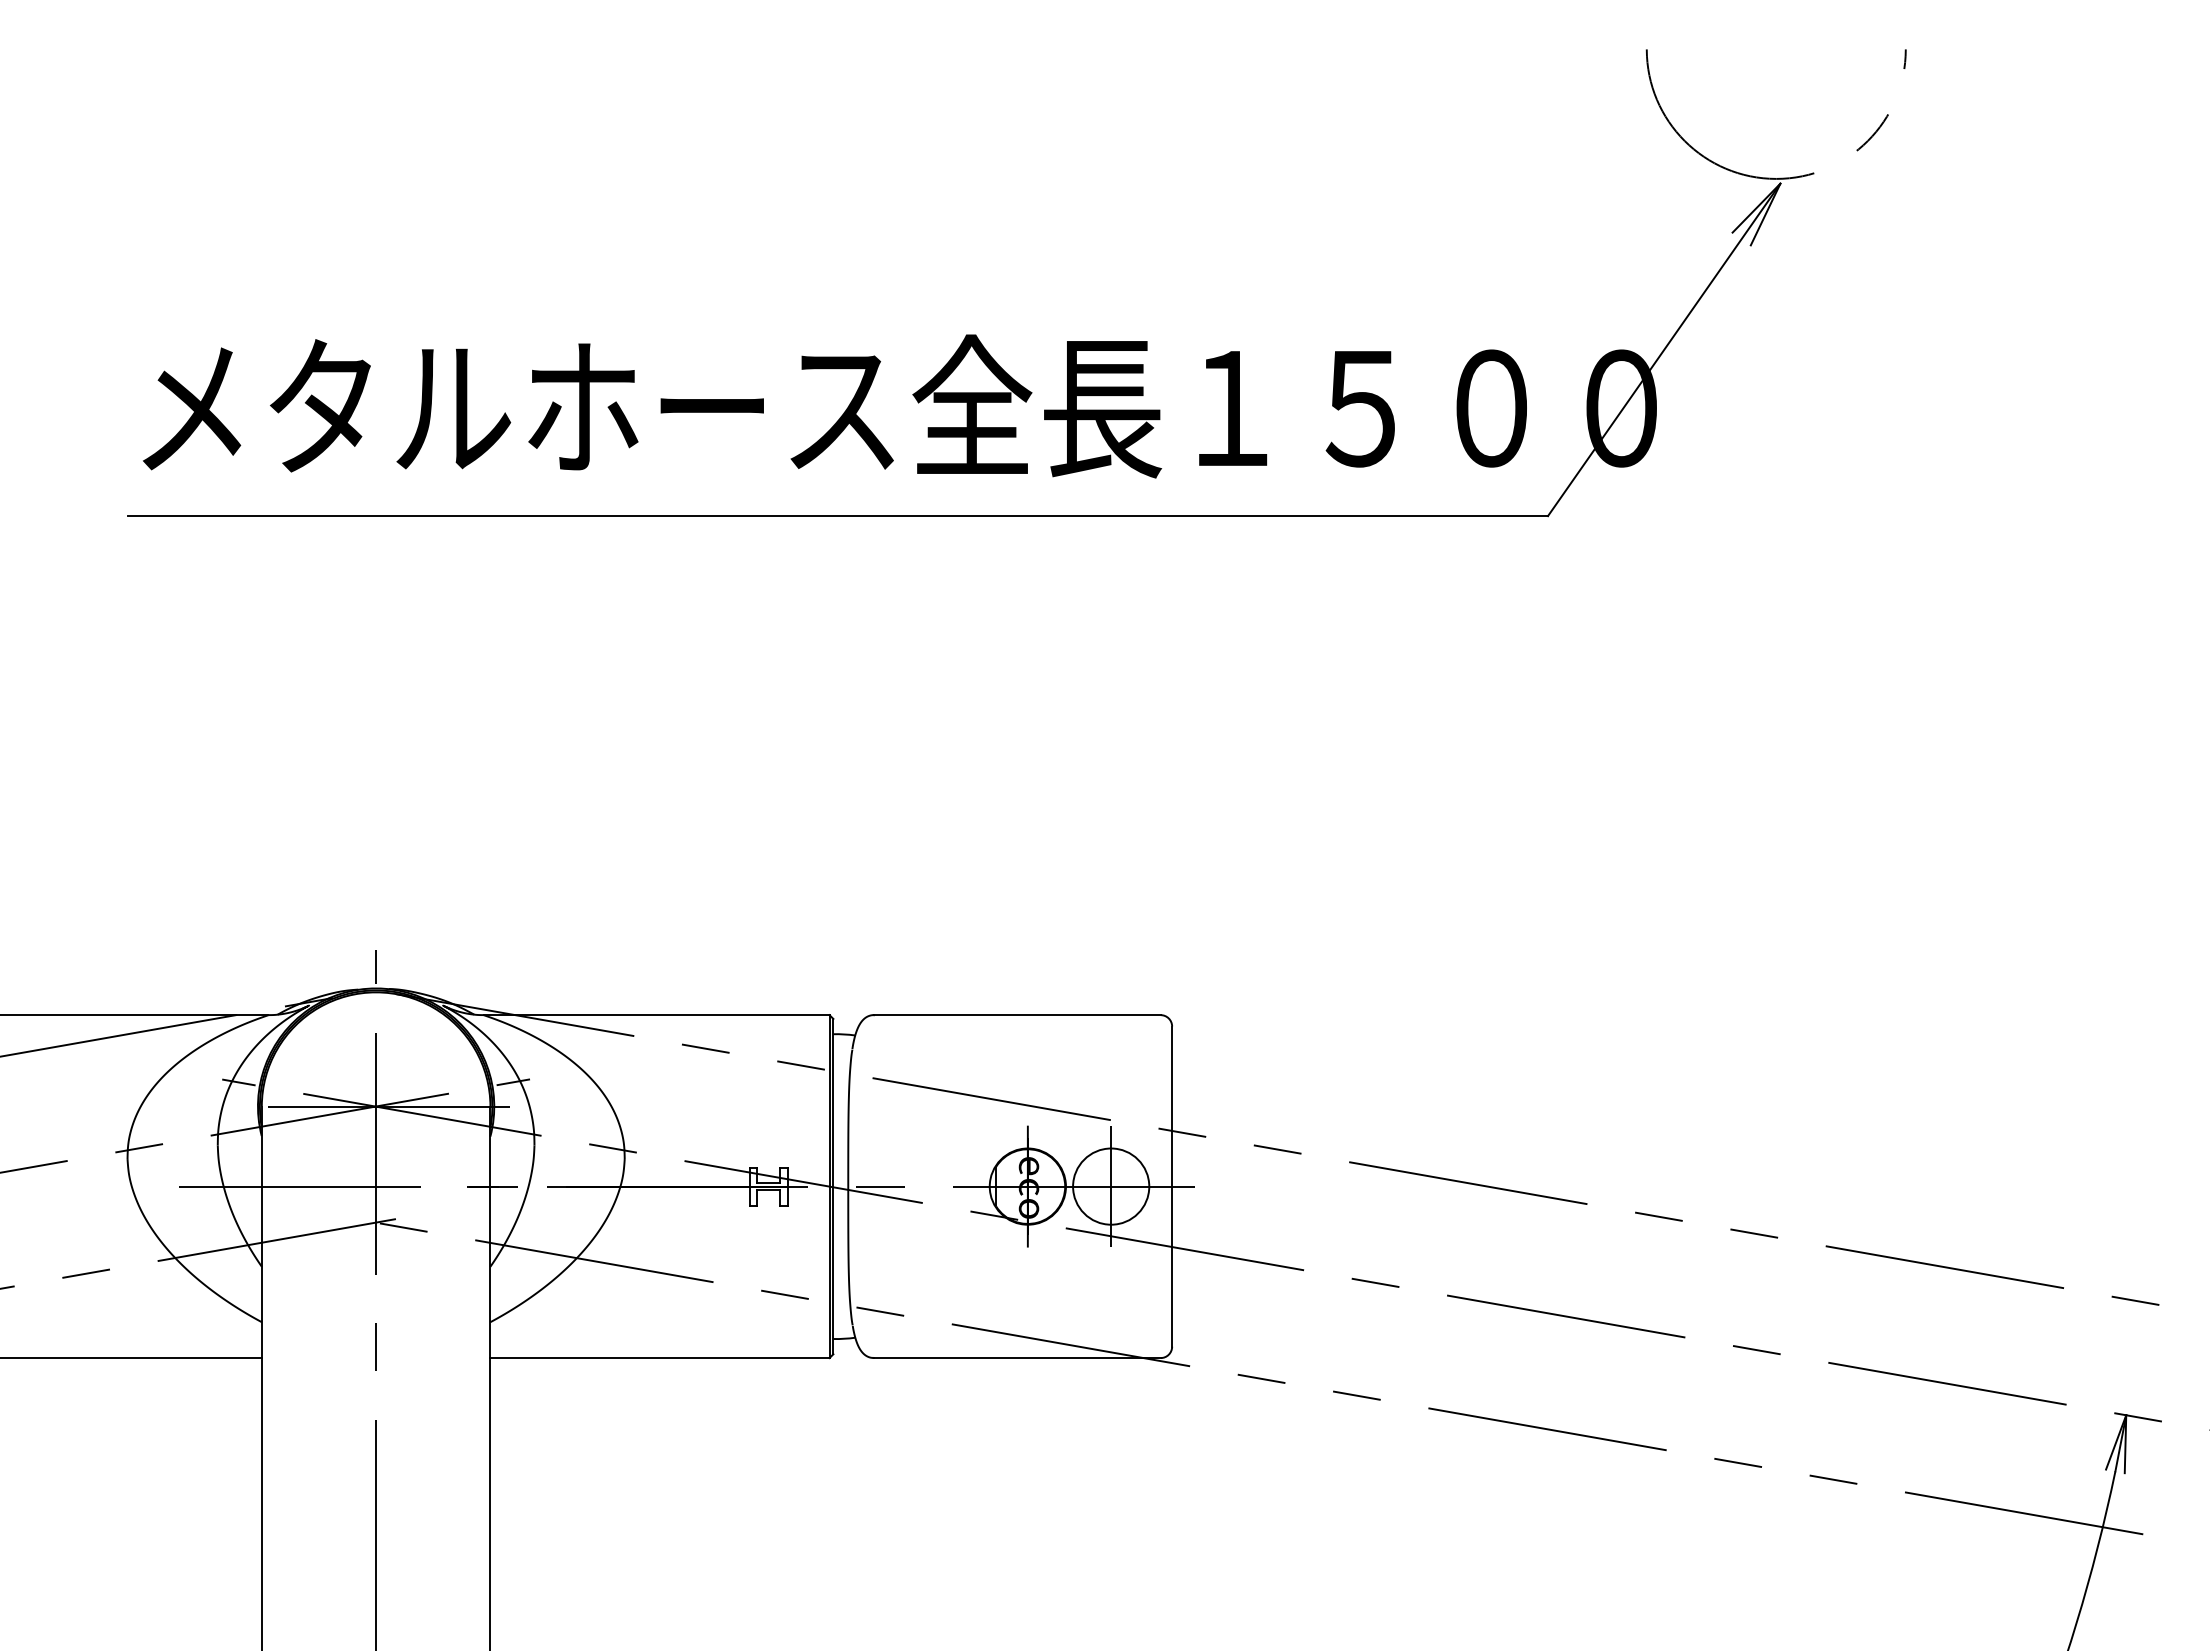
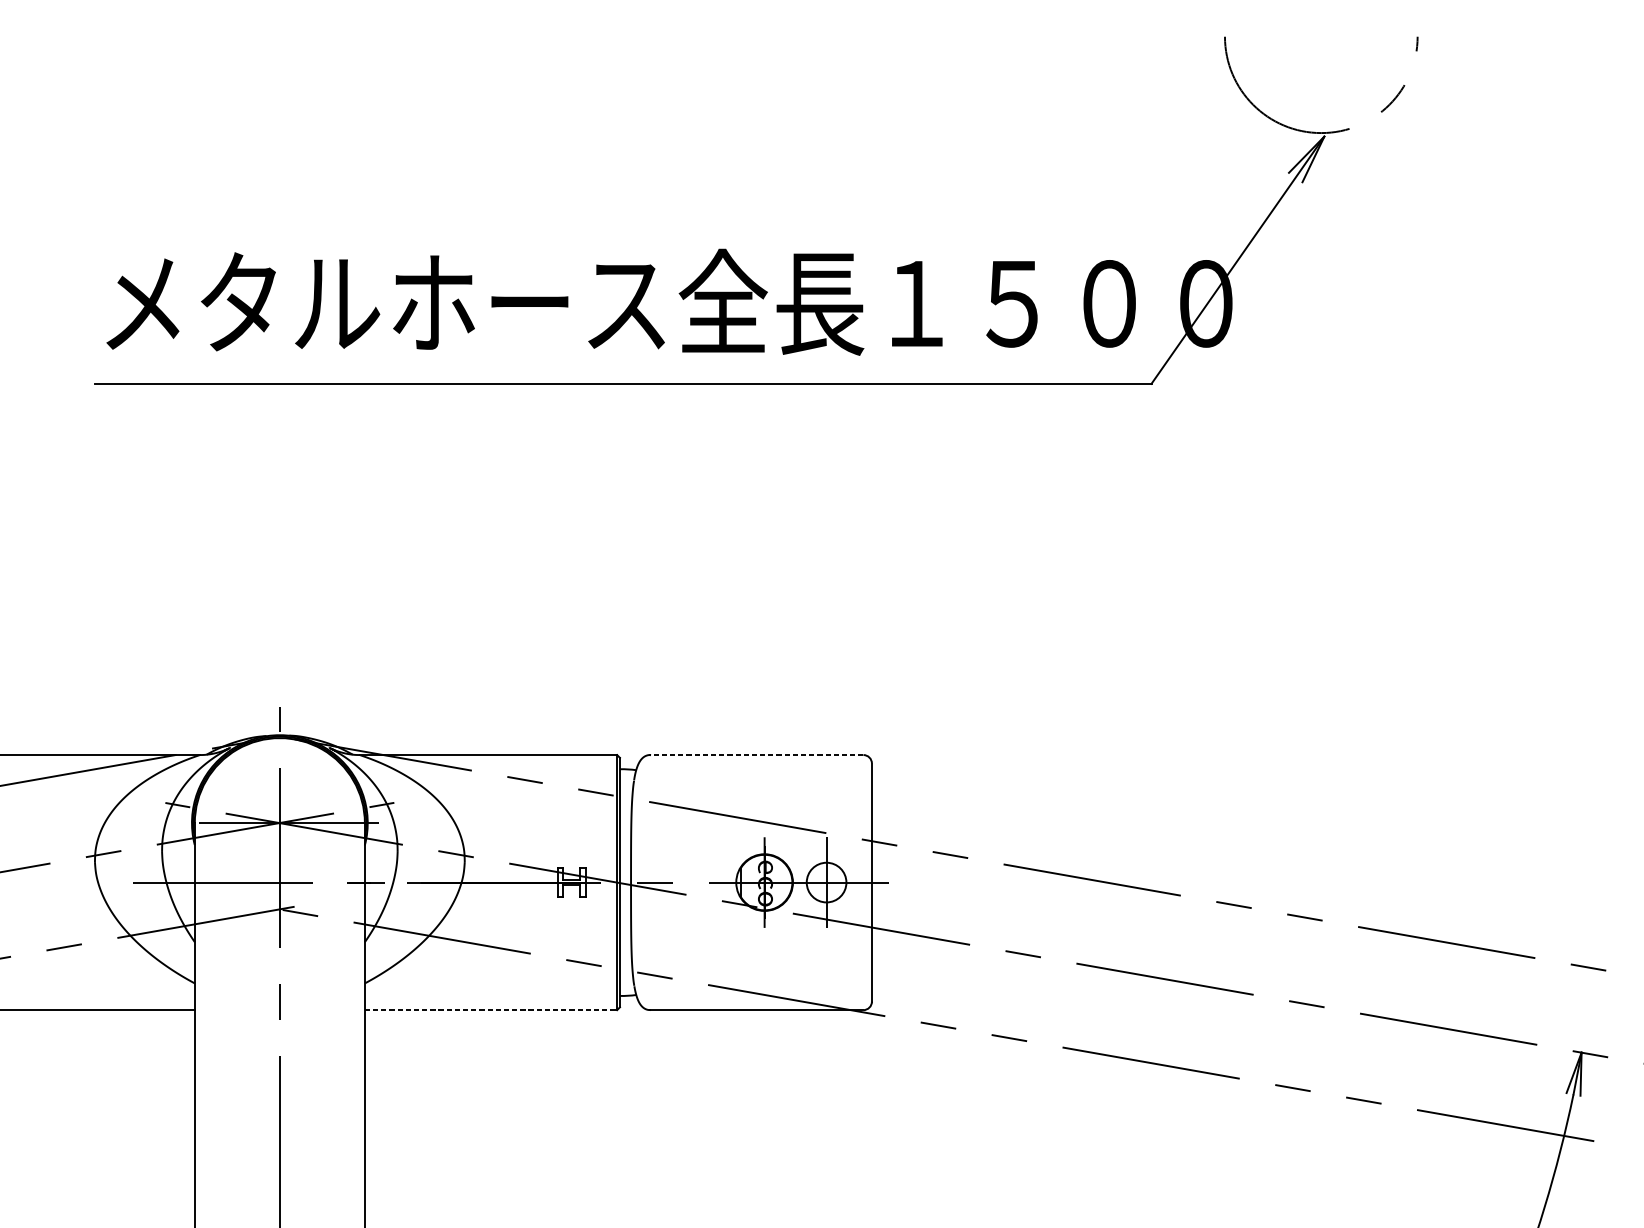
line: (1016, 1015) -> (756, 755), solid -> dashed
circle: (1111, 1186) -> (826, 882), size x0.7
line: (659, 1358) -> (490, 1010), solid -> dashed

